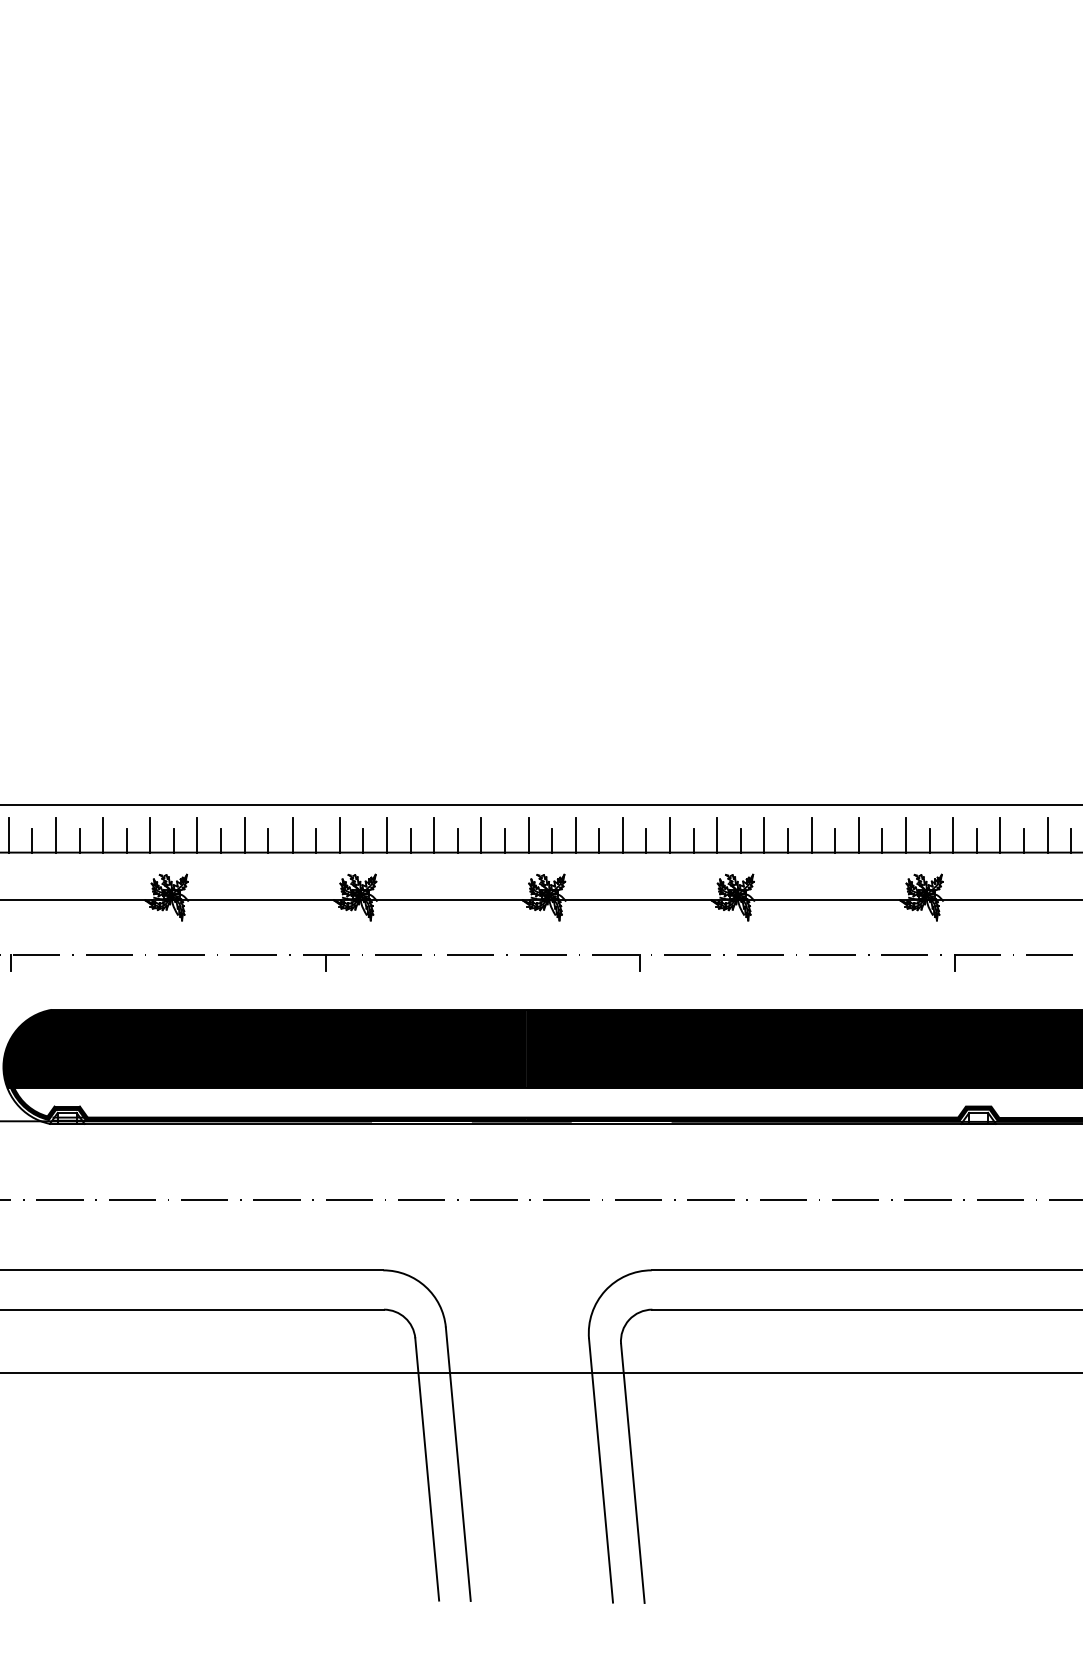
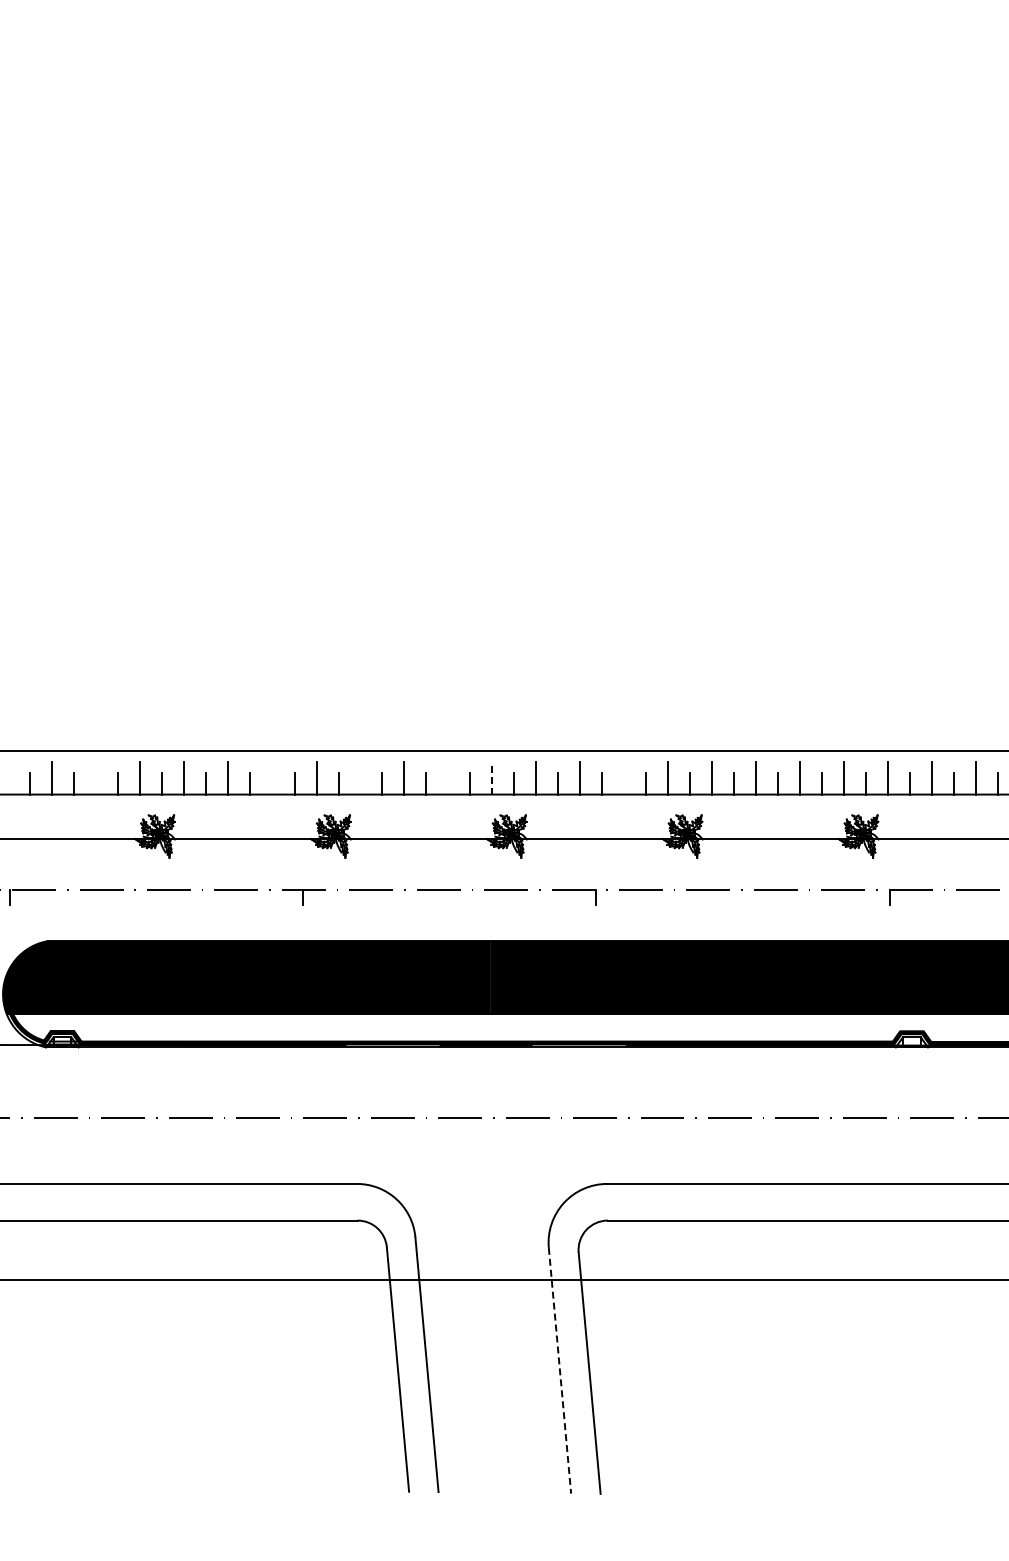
line: (528, 834) -> (492, 777), solid -> dashed
line: (8, 835) -> (7, 778), removed
line: (102, 835) -> (95, 778), removed
line: (292, 835) -> (272, 778), removed
line: (387, 835) -> (360, 778), removed
line: (481, 835) -> (448, 778), removed
line: (670, 835) -> (624, 778), removed
line: (601, 1471) -> (560, 1371), solid -> dashed

